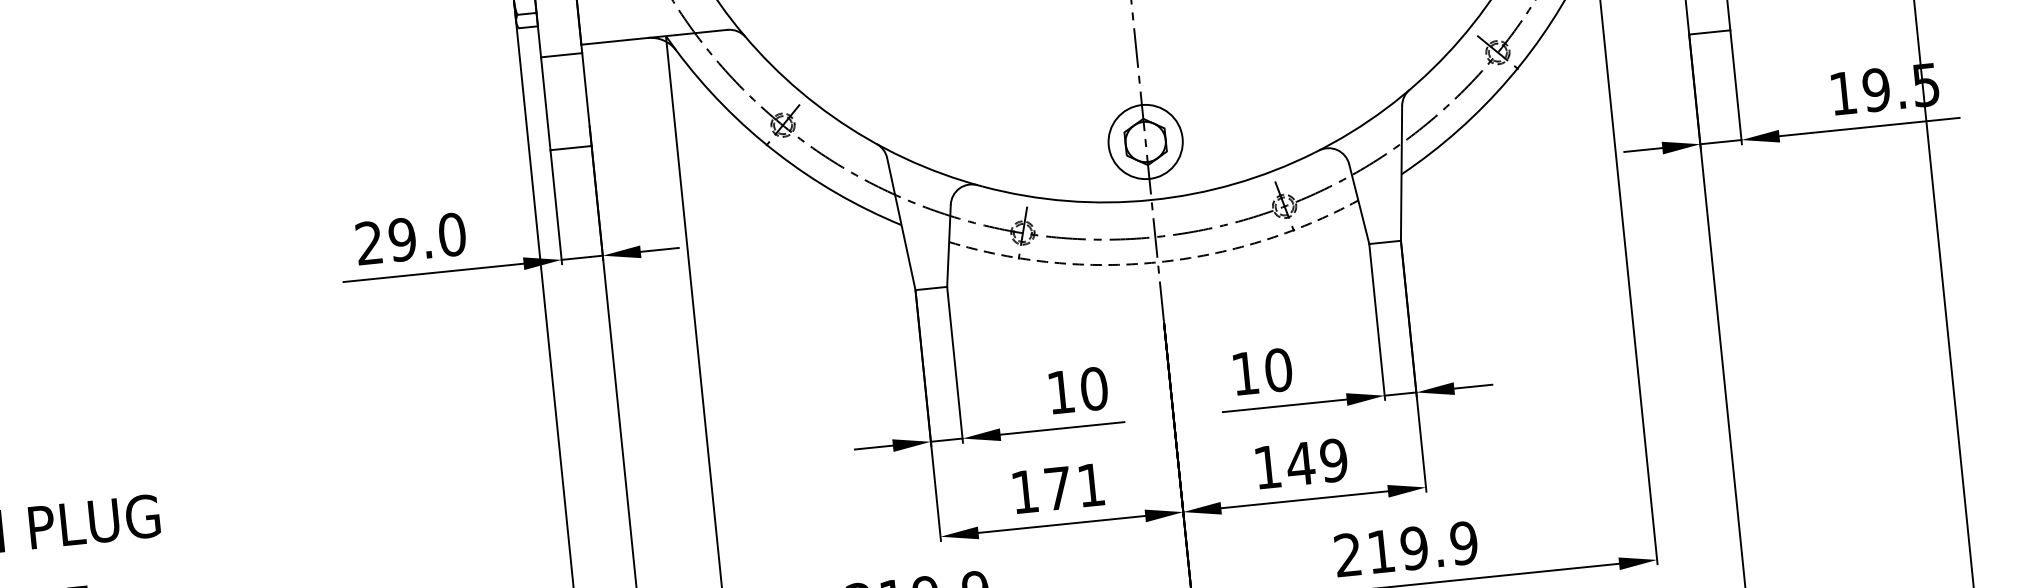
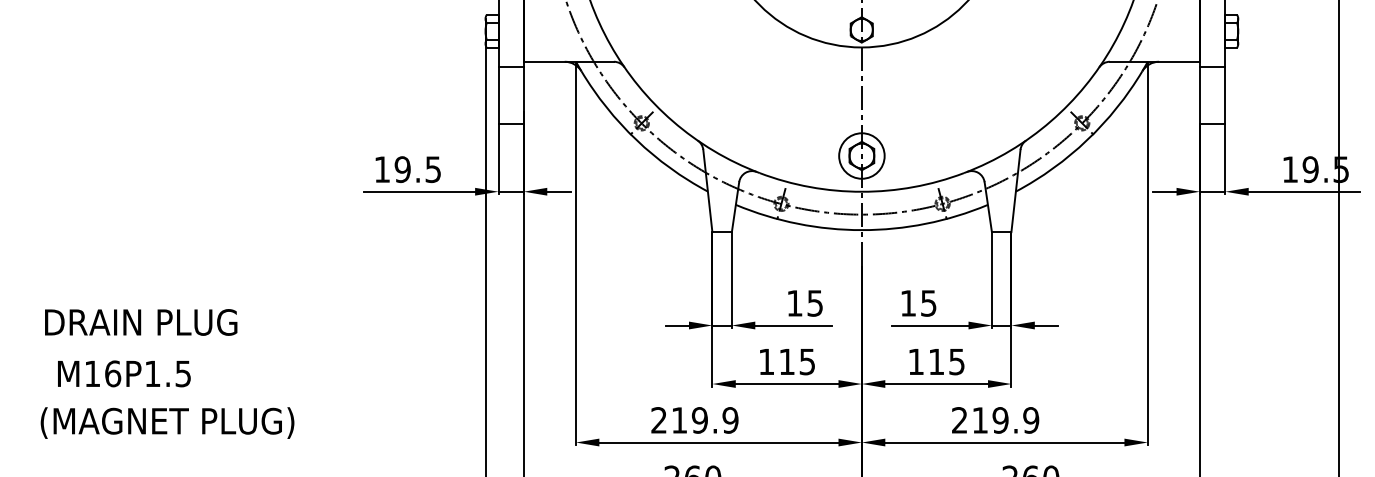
text: (410, 238) -> (407, 169), 29.0 -> 19.5
arc: (1157, 262) -> (861, 230), dashed -> solid
text: (1278, 370) -> (928, 303), 10 -> 15
text: (1094, 389) -> (815, 303), 10 -> 15
text: (1316, 461) -> (946, 361), 149 -> 115
text: (1073, 487) -> (796, 362), 171 -> 115

